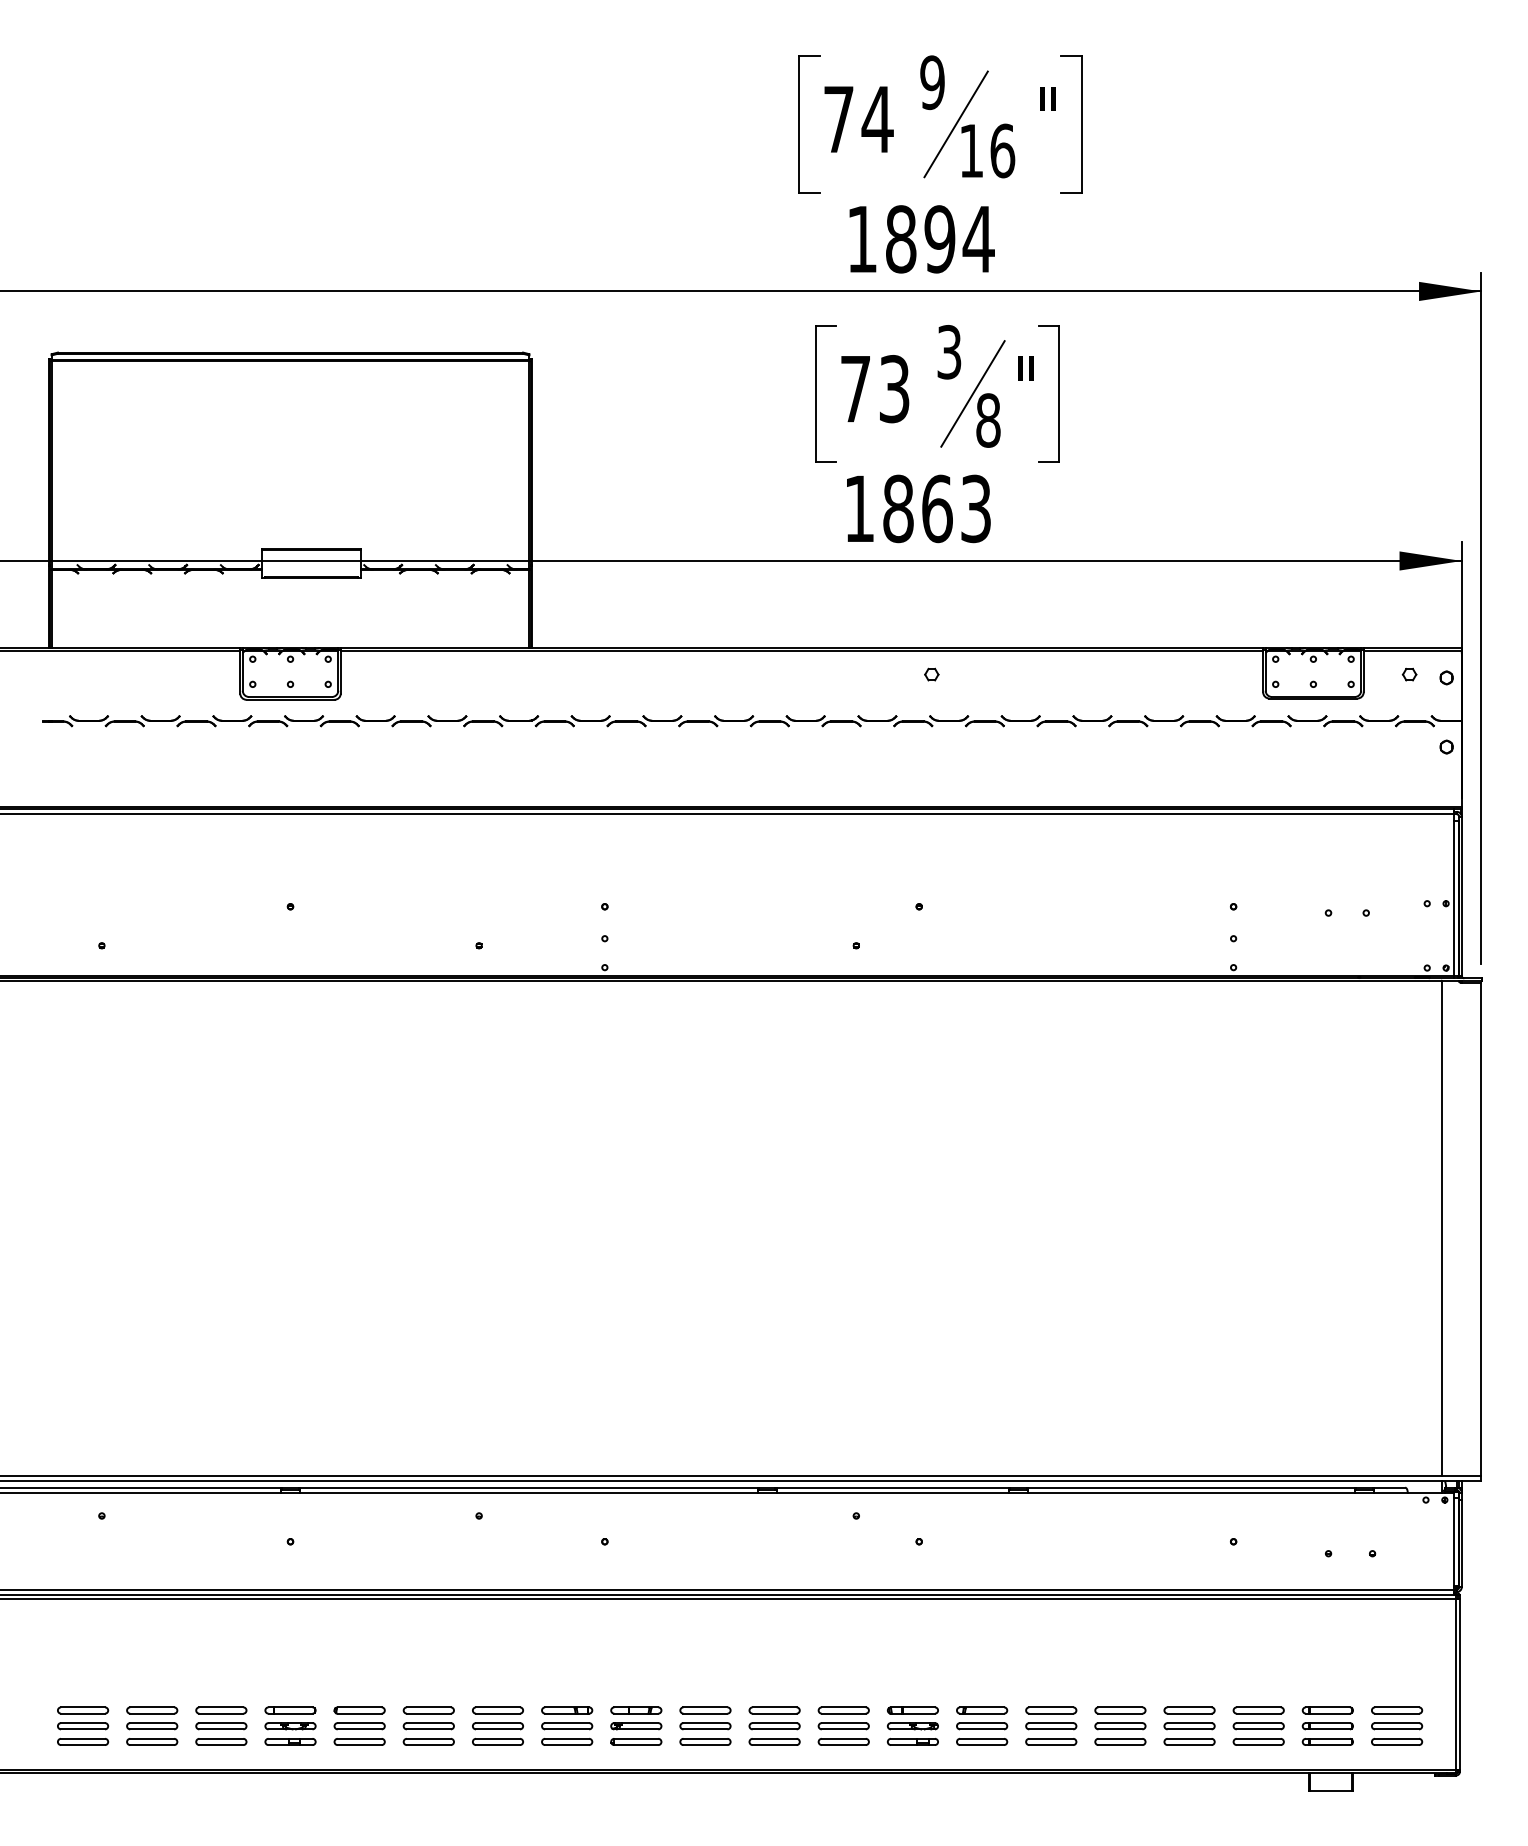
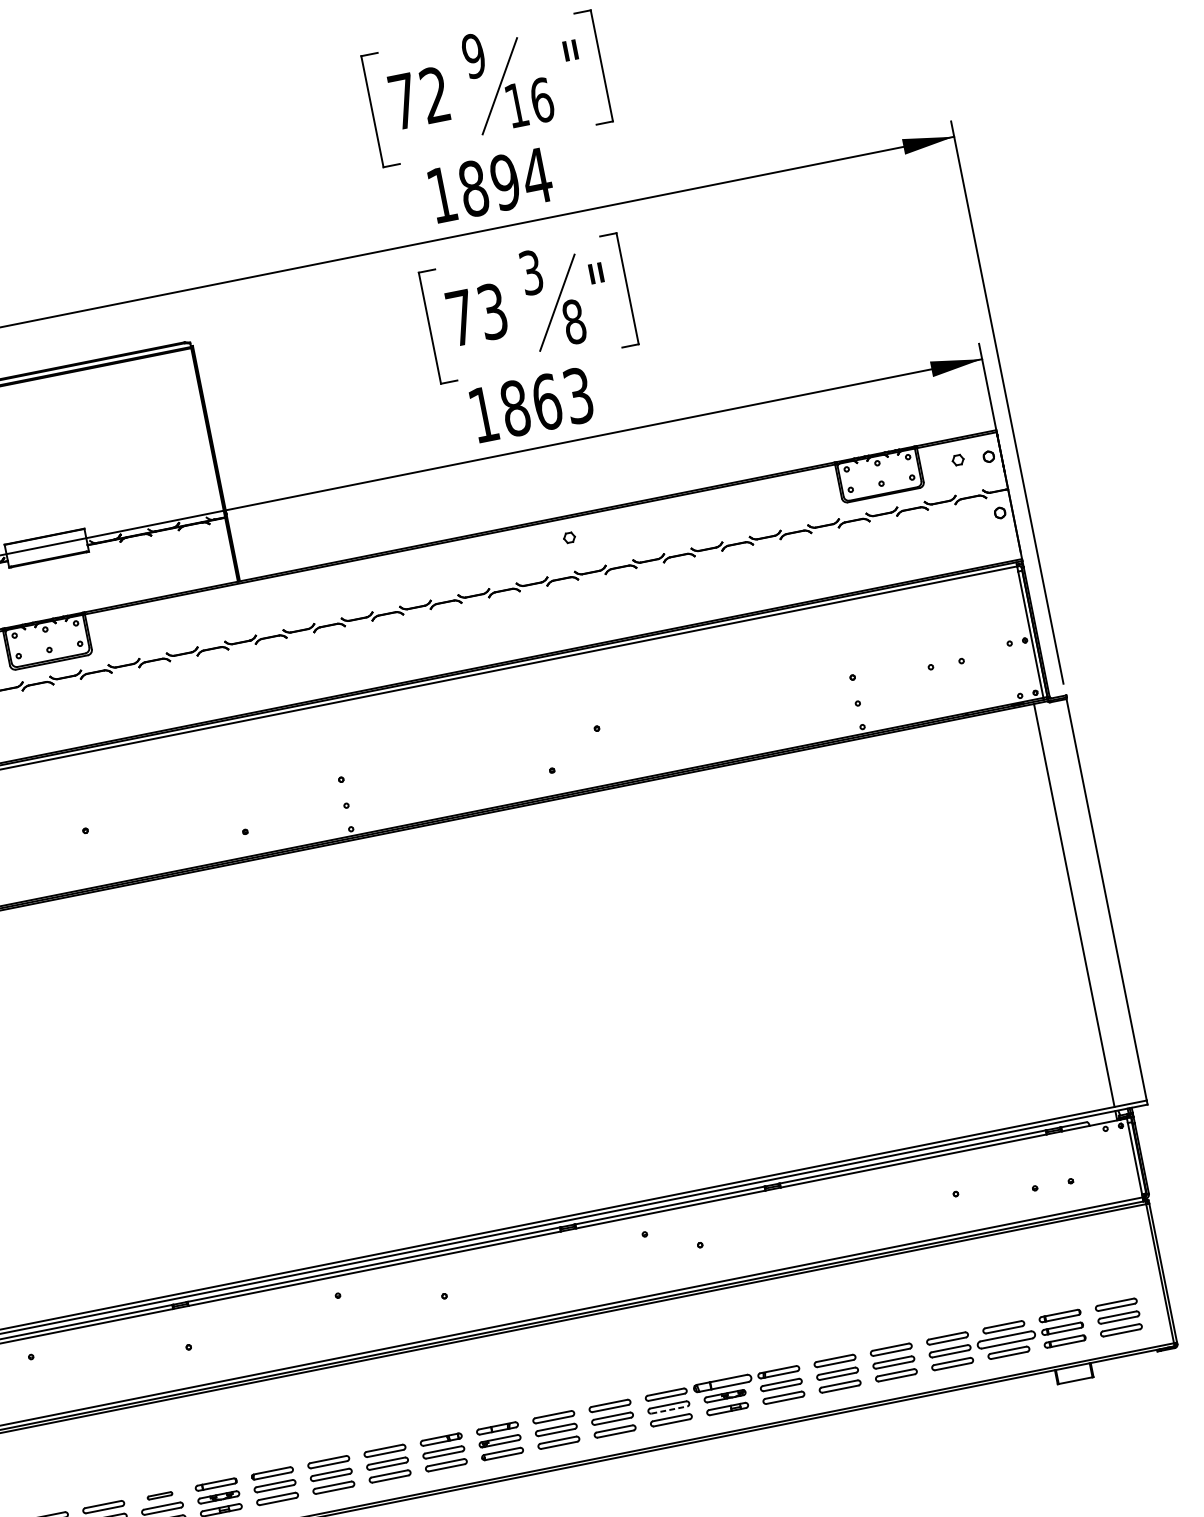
text: (877, 118) -> (434, 94), 74 -> 72
part: (221, 1710) -> (160, 1495), size x0.6
part: (912, 1710) -> (722, 1383), size x1.4
part: (1258, 1726) -> (1006, 1340), size x1.4
line: (844, 1729) -> (669, 1410), solid -> dashed

